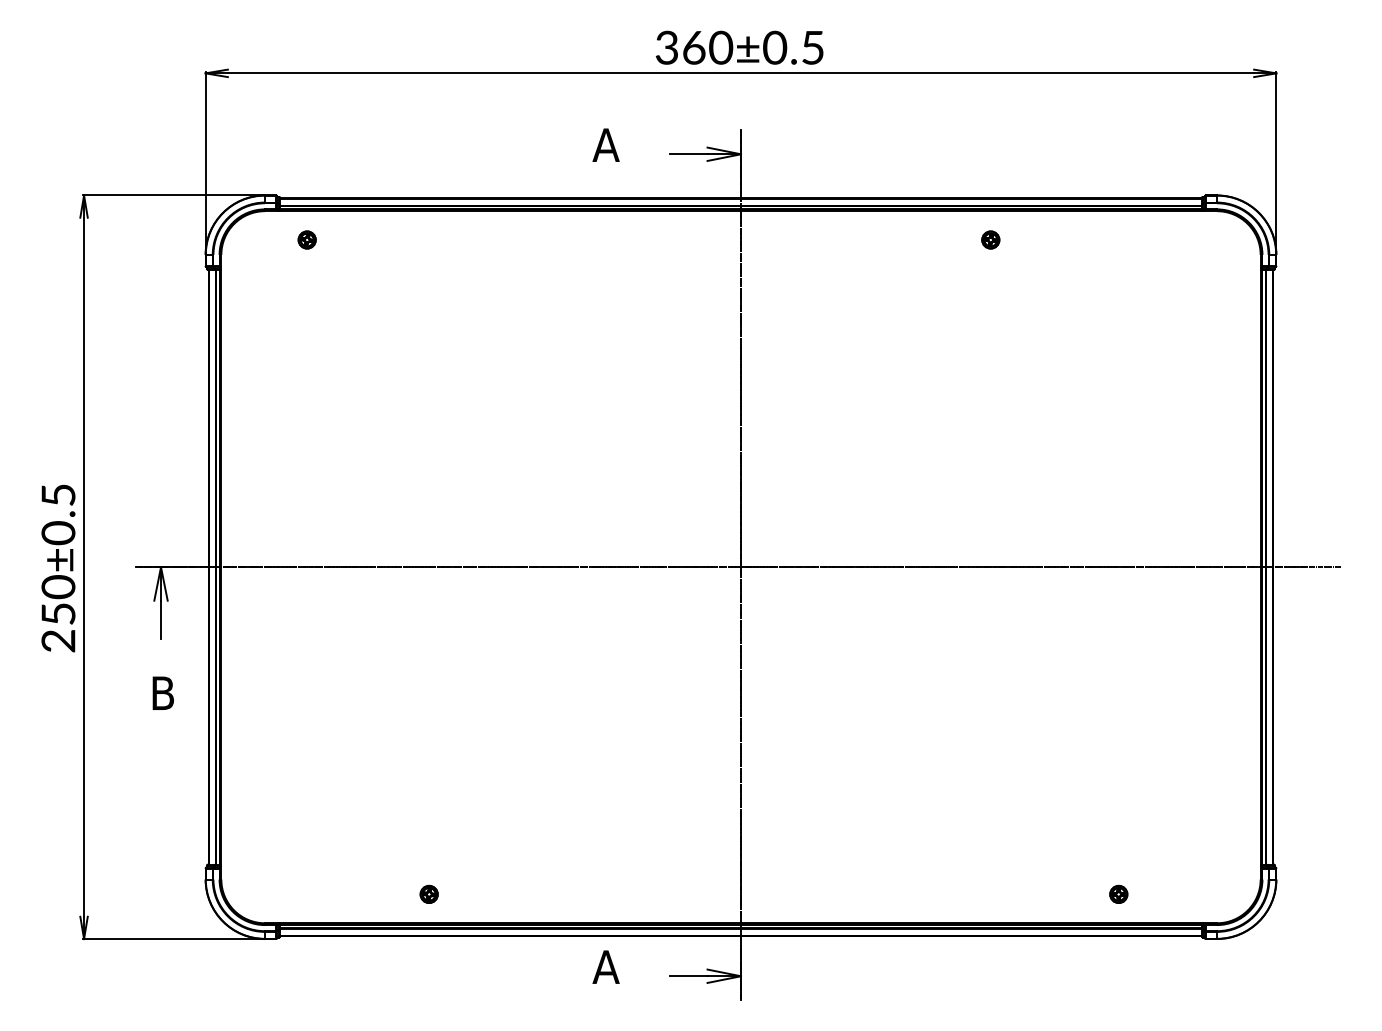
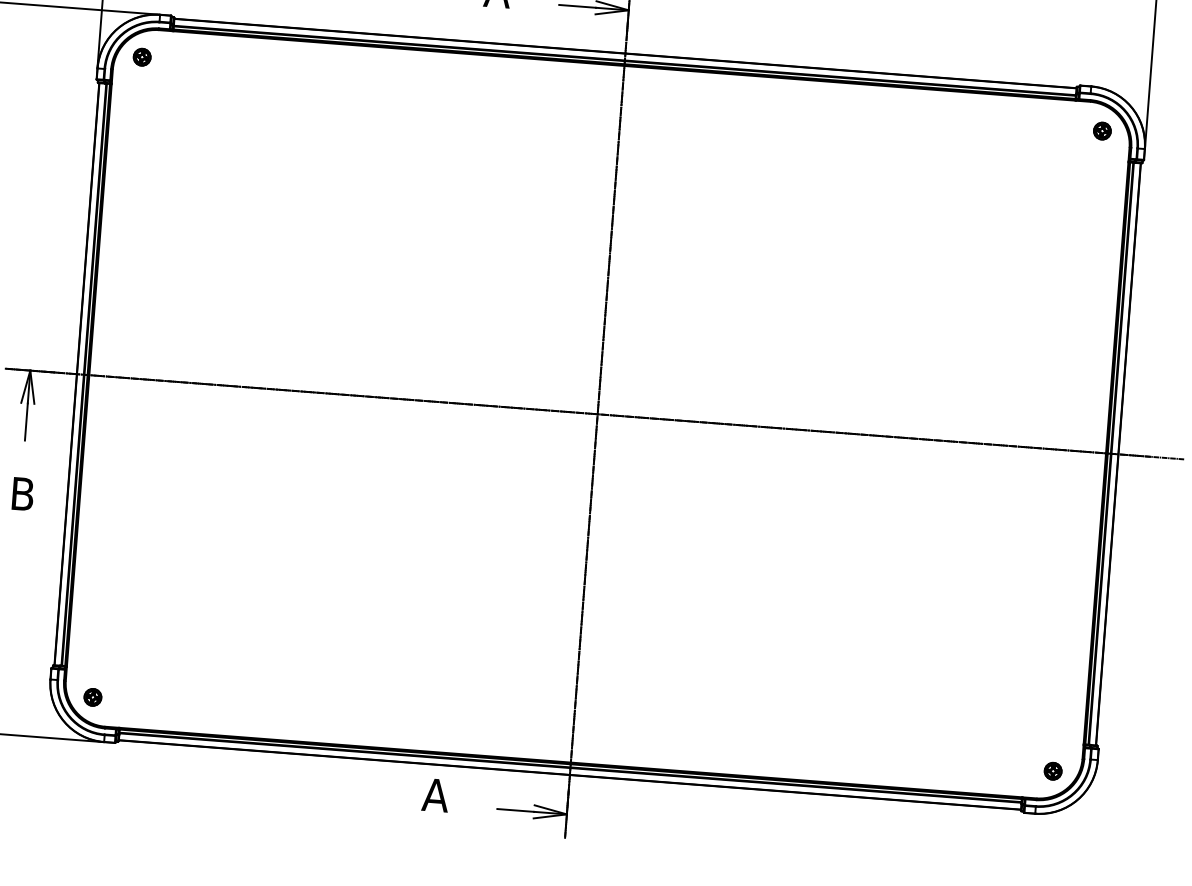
part: (306, 239) -> (141, 56), moved
part: (990, 239) -> (1102, 130), moved
part: (428, 893) -> (92, 696), moved
part: (1118, 893) -> (1052, 770), moved

